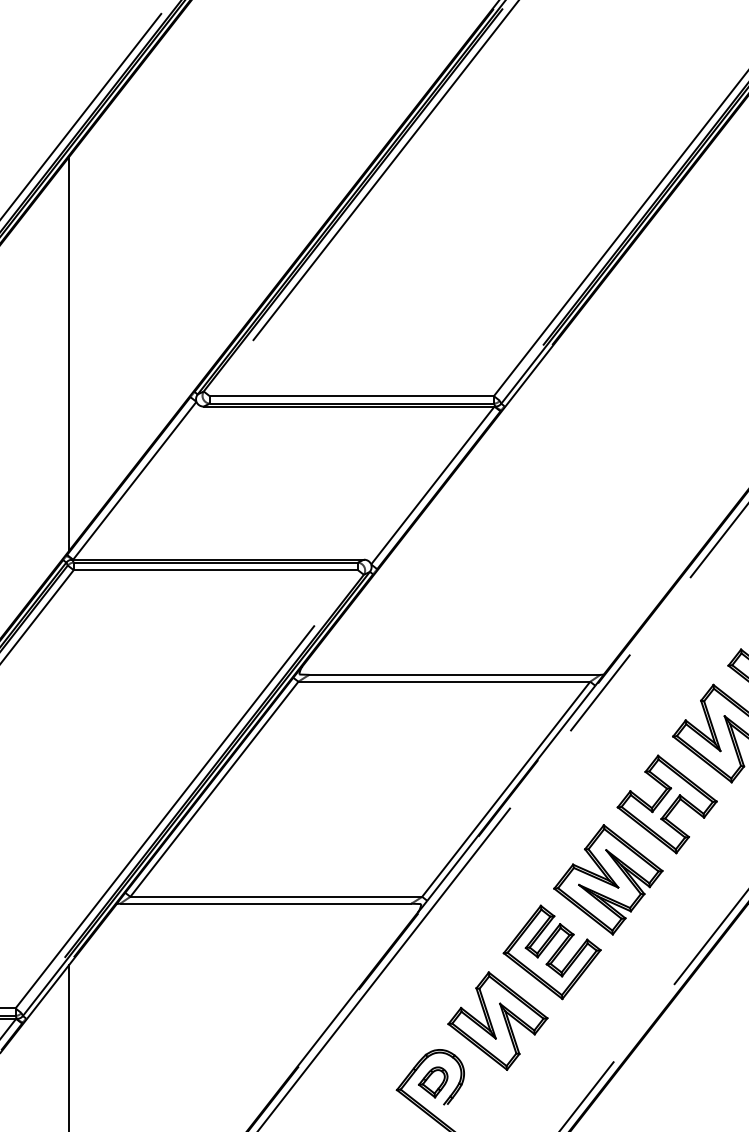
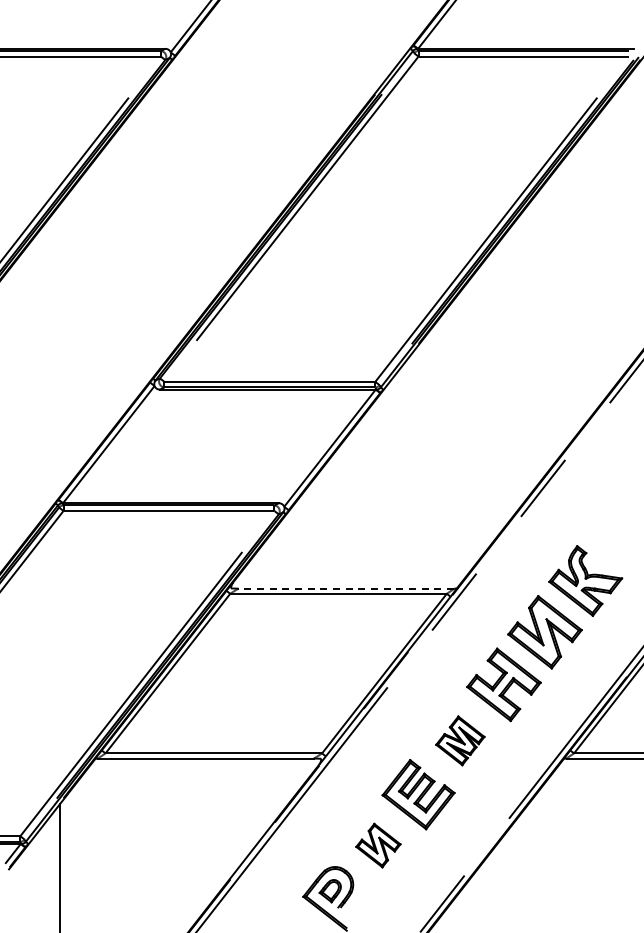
line: (68, 353) -> (59, 350), removed
line: (455, 674) -> (346, 588), solid -> dashed
part: (608, 879) -> (460, 740), size x0.6
part: (498, 1020) -> (378, 845), size x0.6

